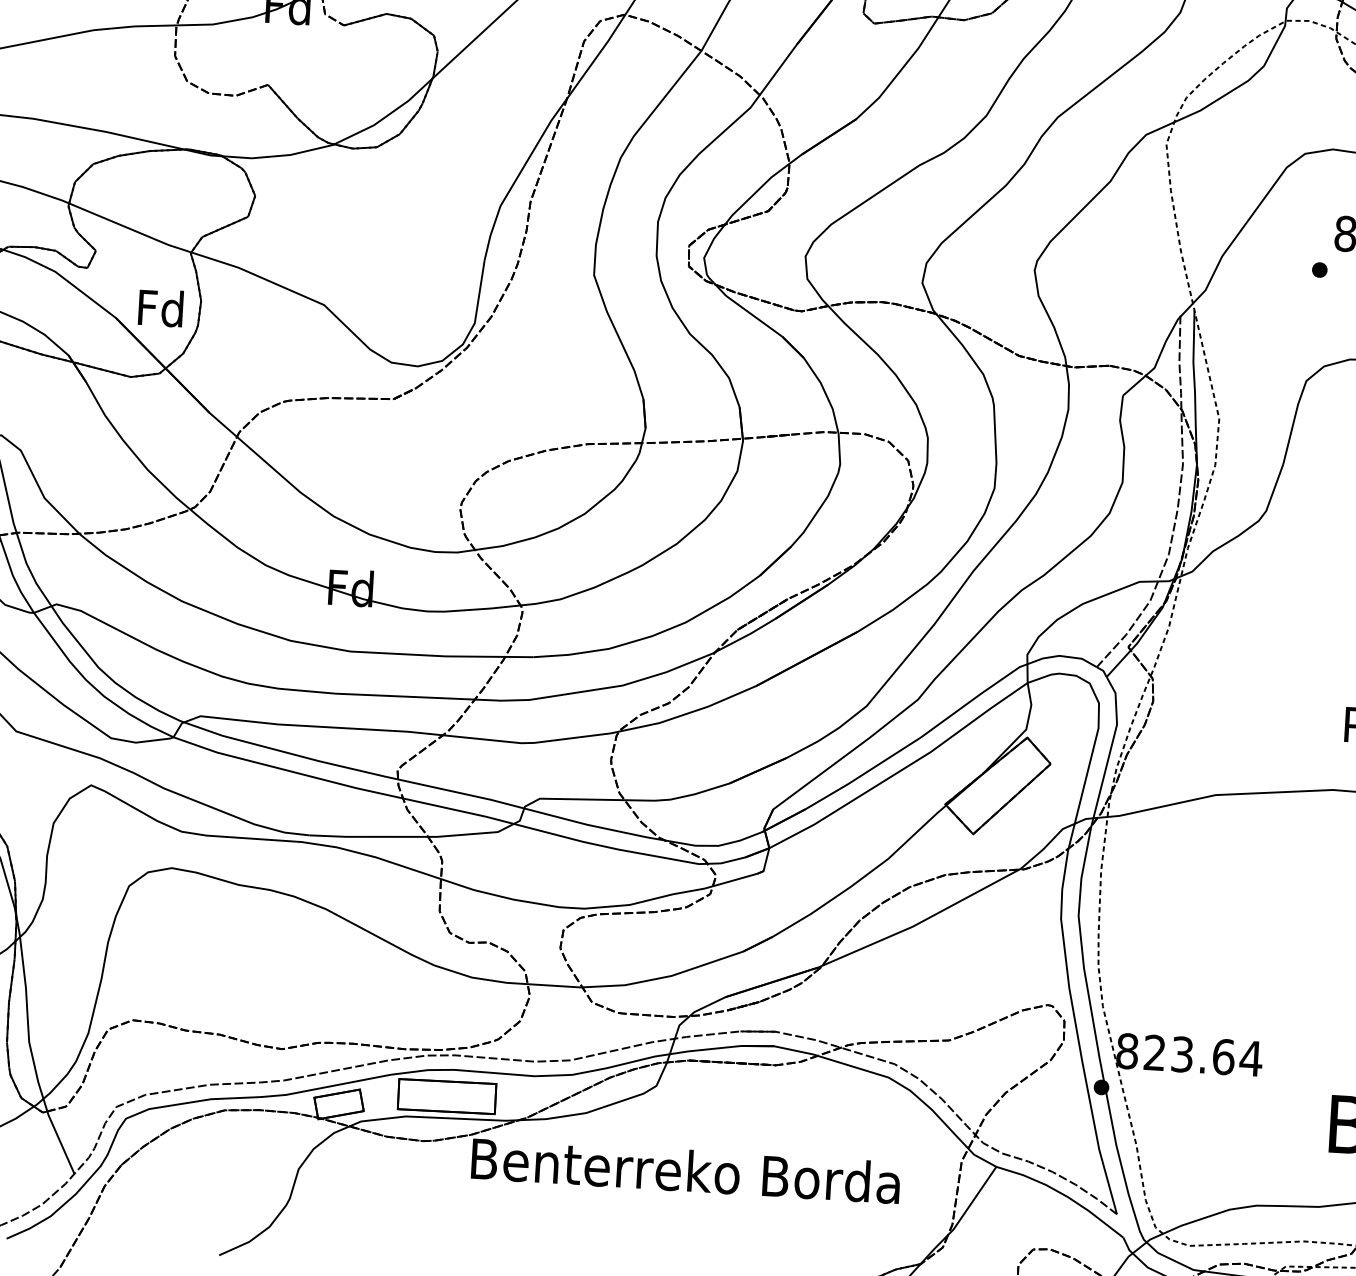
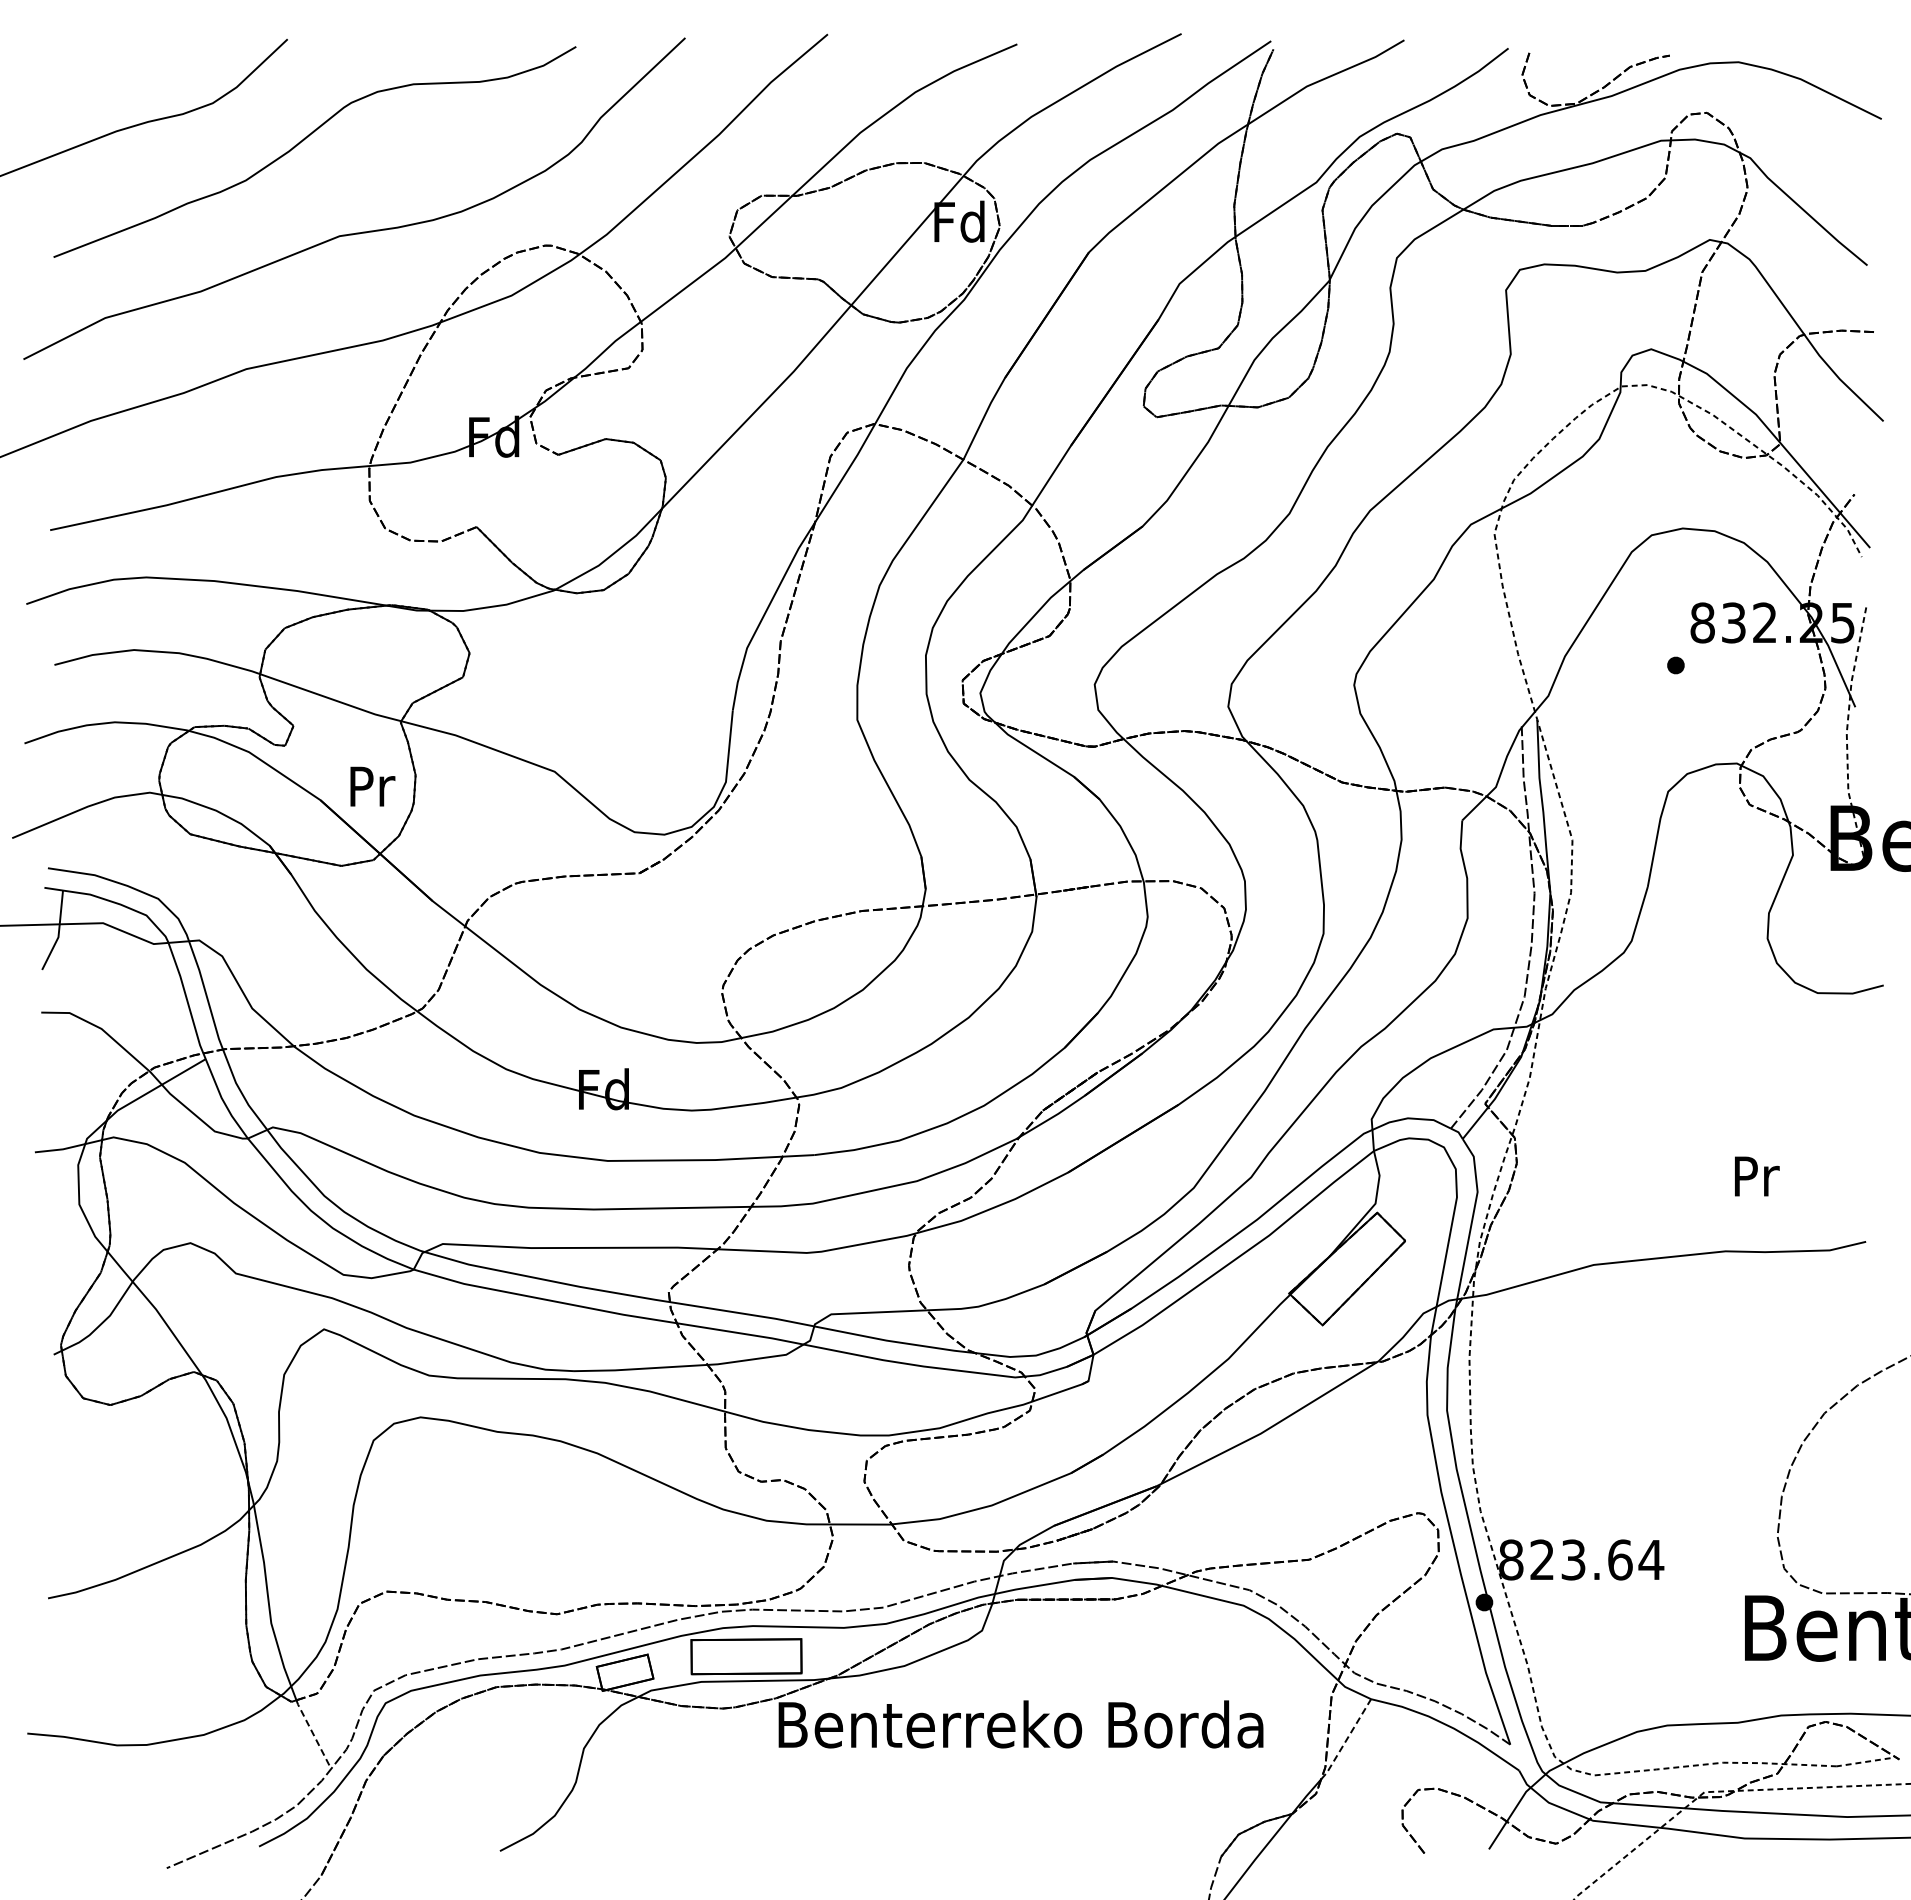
text: (160, 308) -> (370, 786), Fd -> Pr
line: (60, 1142) -> (313, 1734), solid -> dashed
line: (972, 1202) -> (1346, 1740), solid -> dashed

